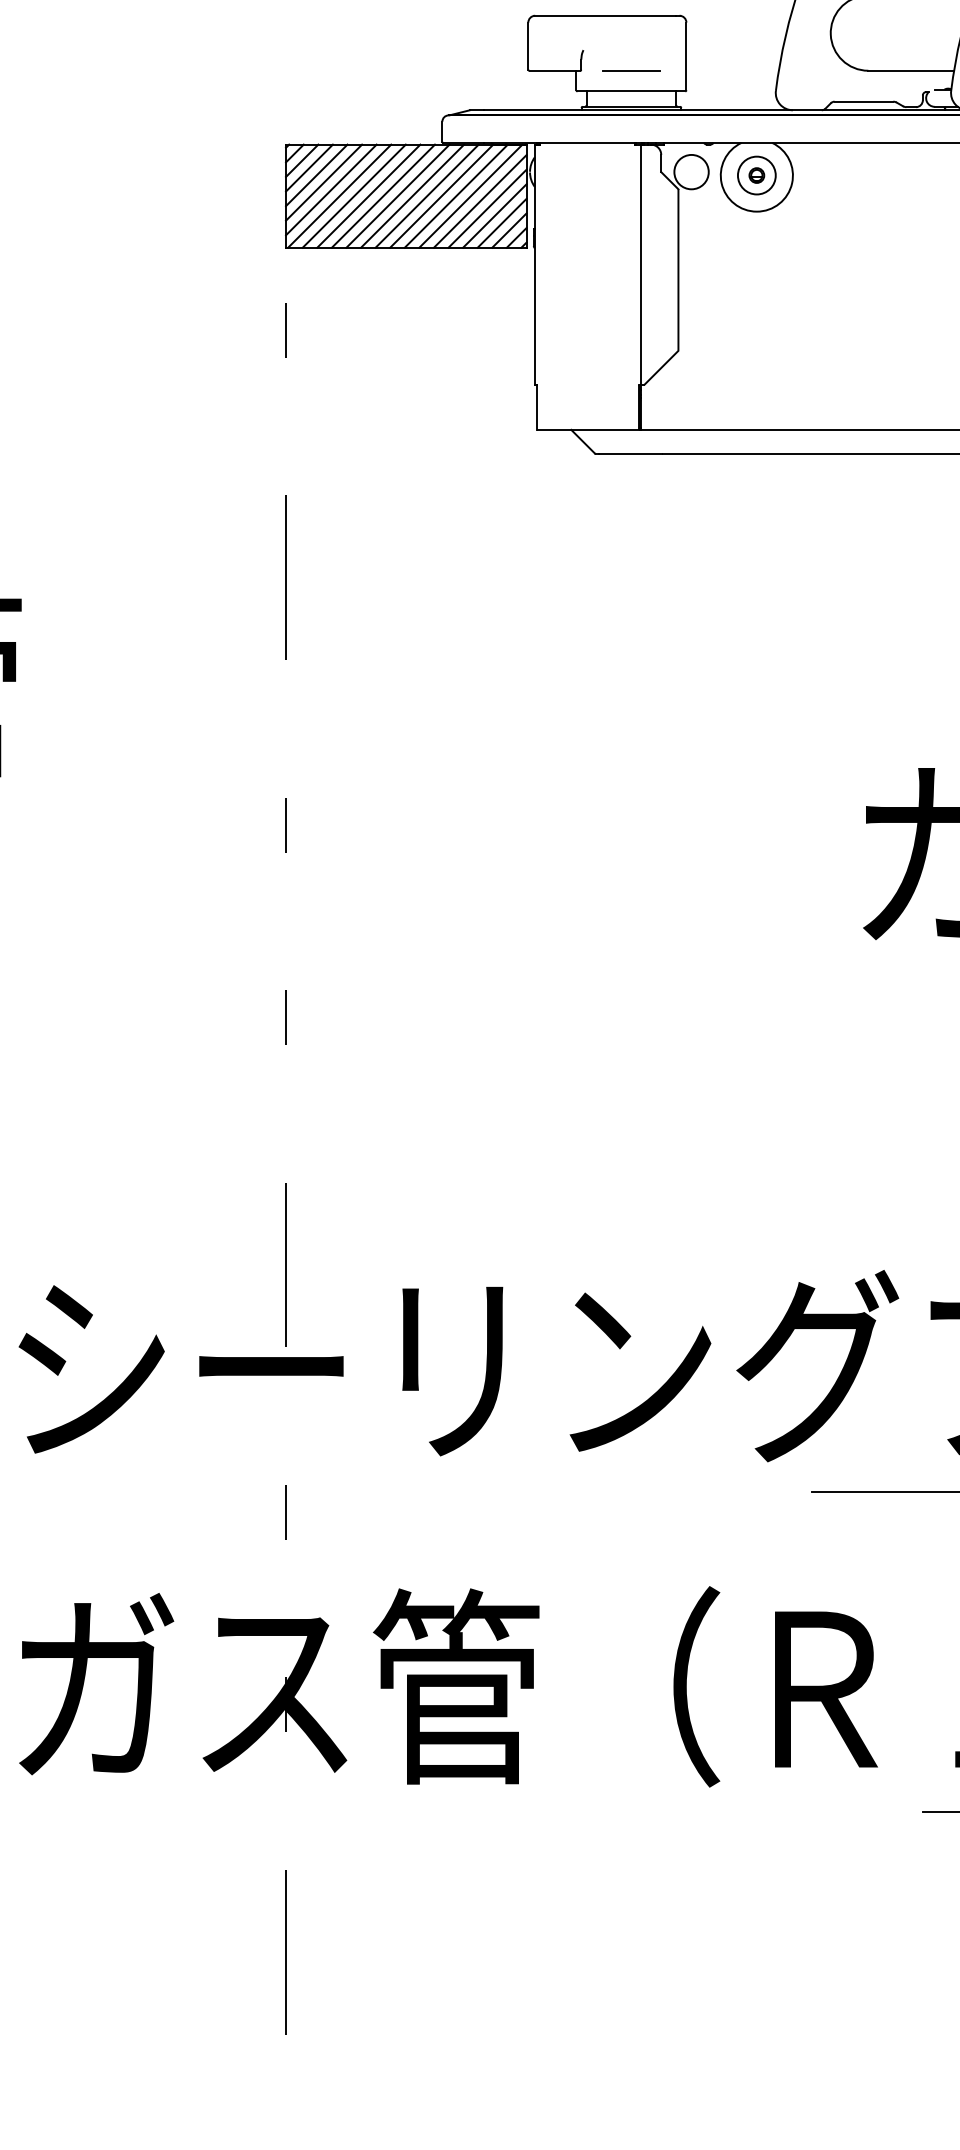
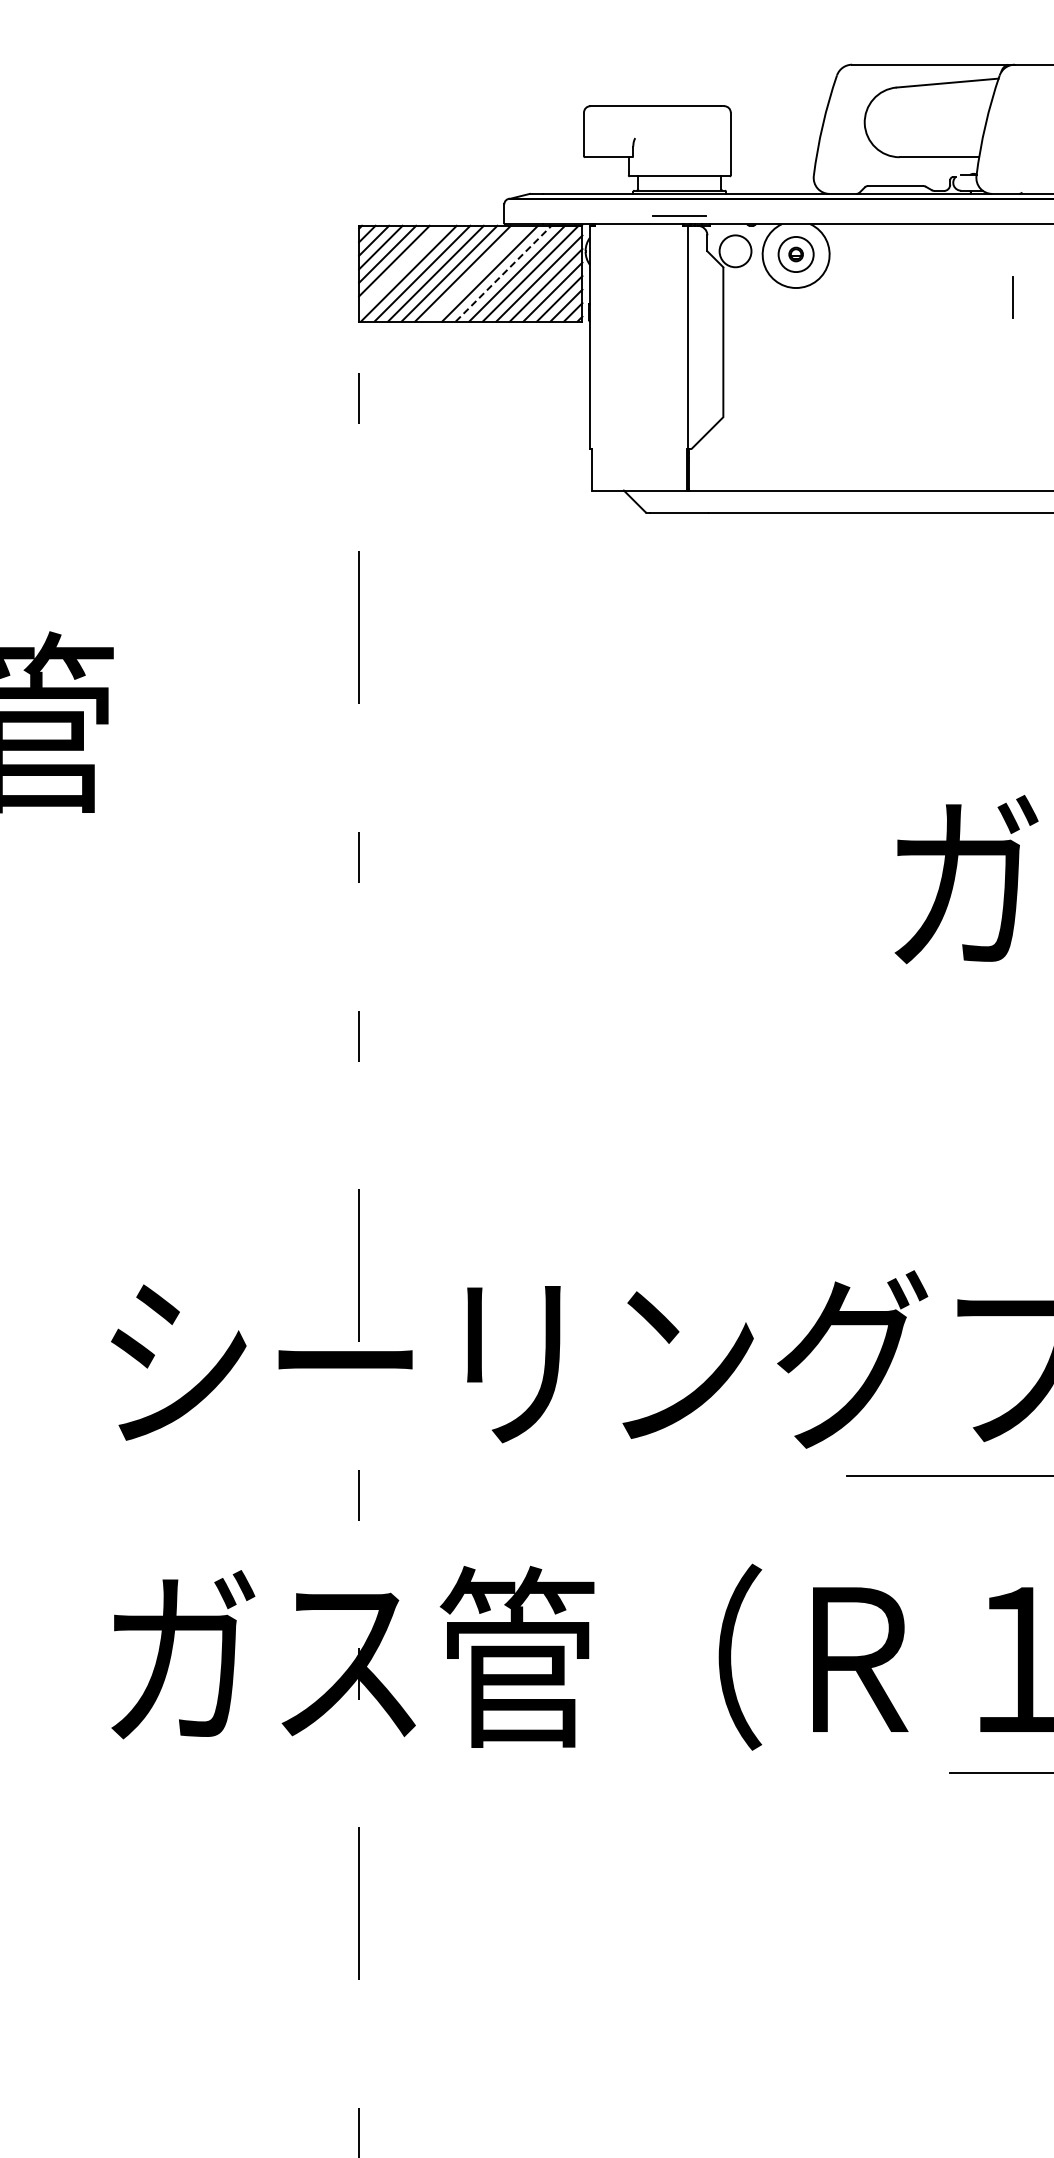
line: (631, 69) -> (679, 215), moved
line: (331, 189) -> (401, 267), removed
line: (412, 196) -> (476, 273), removed
line: (441, 196) -> (503, 273), solid -> dashed

